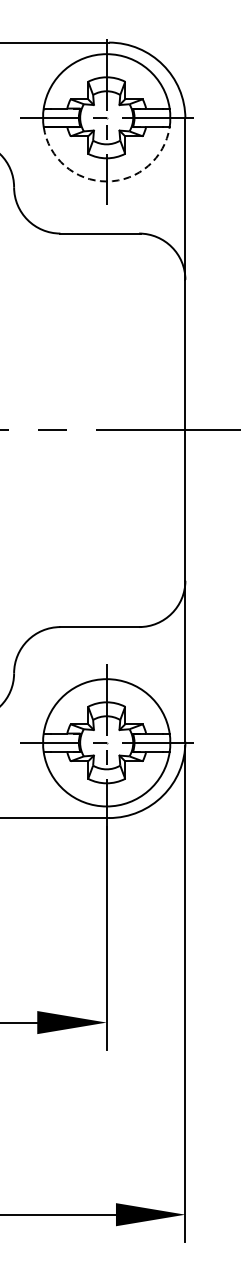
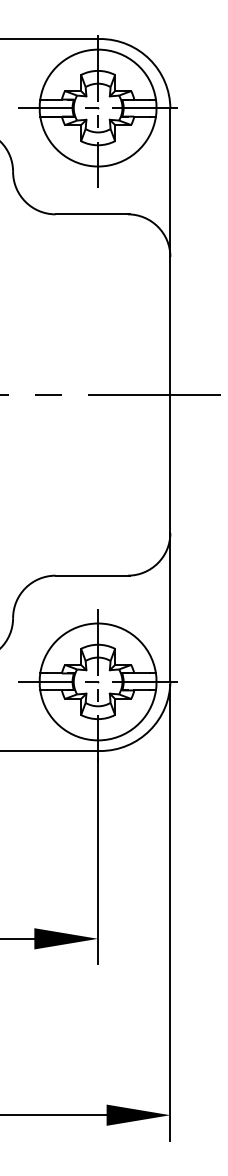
arc: (107, 181) -> (98, 166), dashed -> solid

